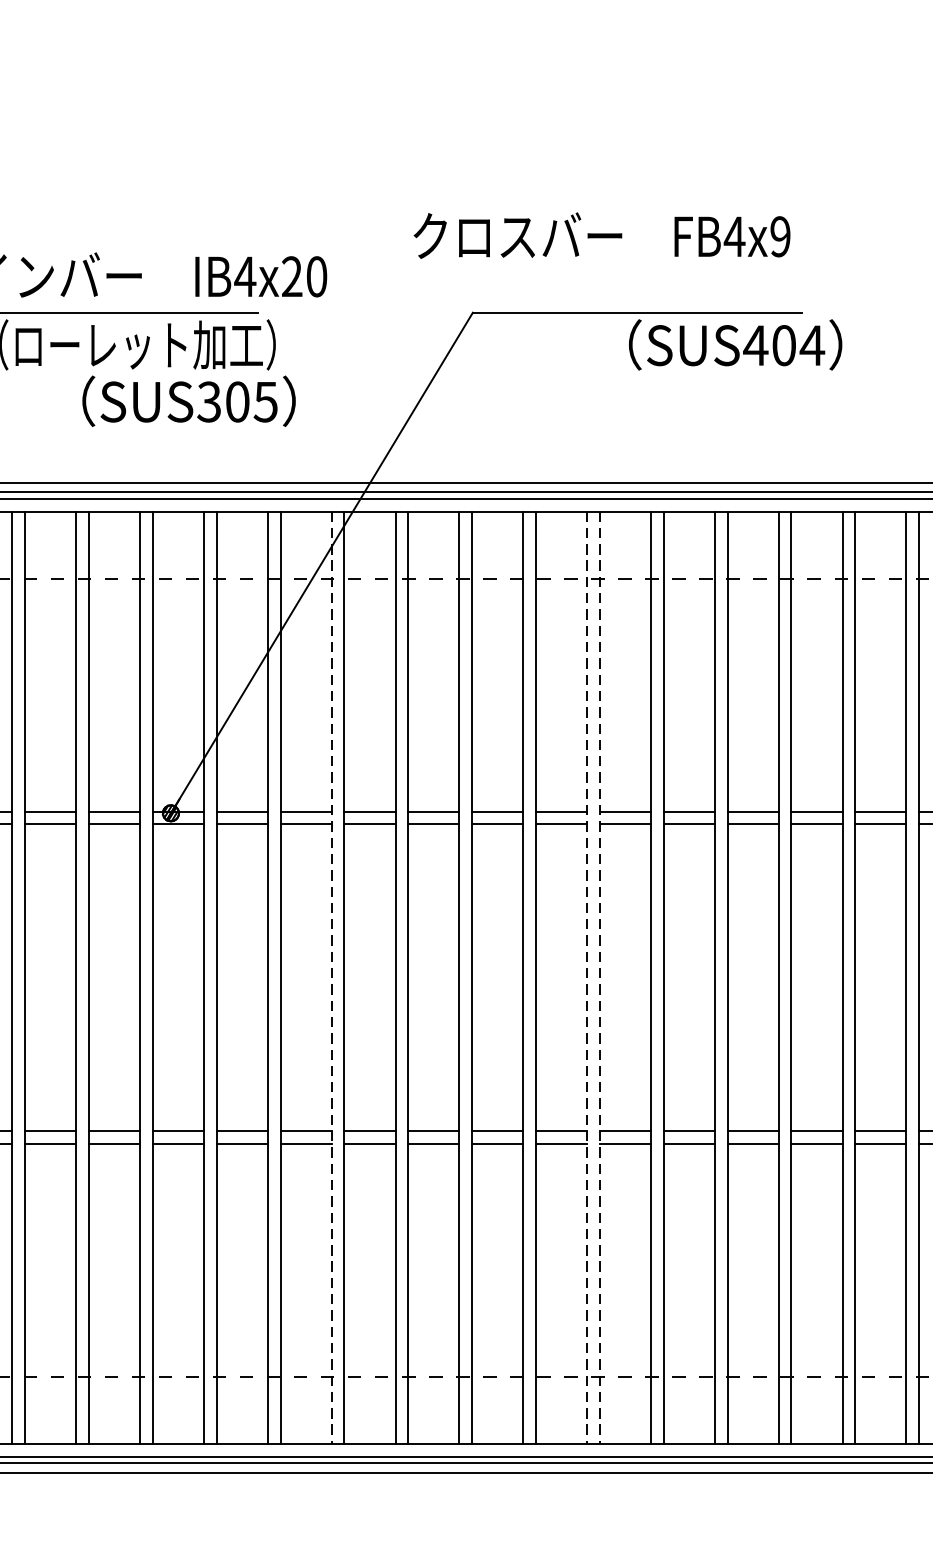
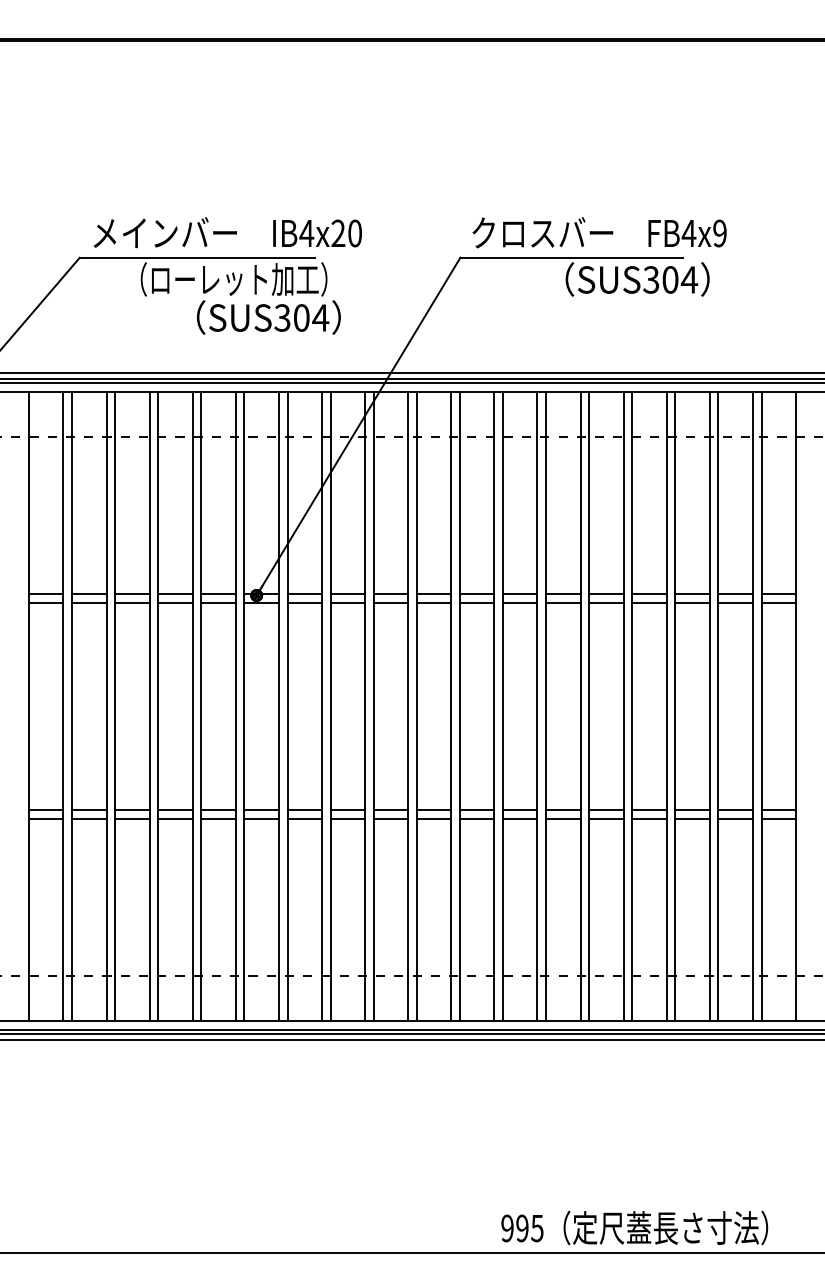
text: (601, 235) -> (599, 232), moved
text: (754, 344) -> (650, 279), SUS404 -> SUS304
text: (265, 401) -> (320, 317), SUS305 -> SUS304
line: (332, 977) -> (365, 706), dashed -> solid
line: (587, 977) -> (537, 706), dashed -> solid
line: (600, 977) -> (546, 706), dashed -> solid

